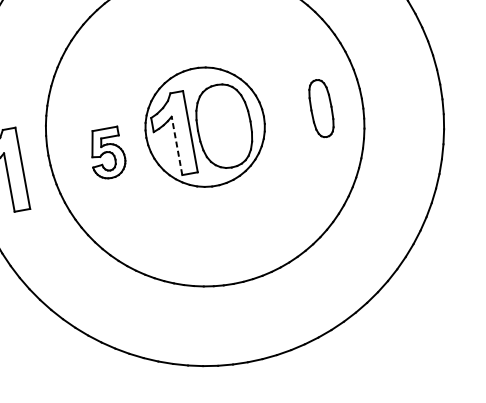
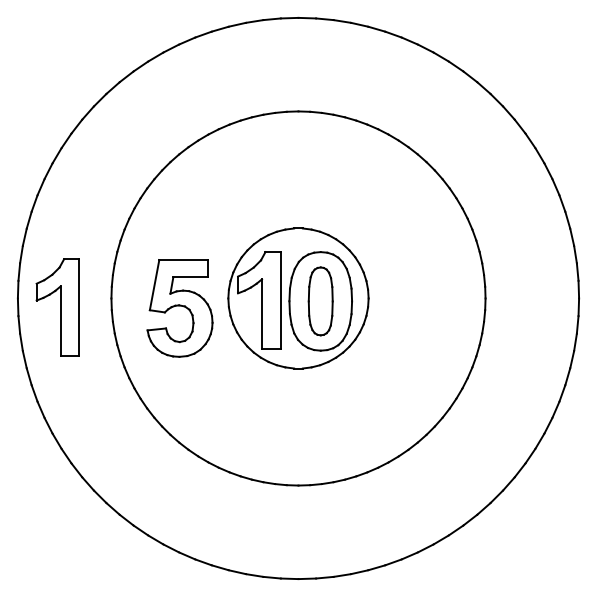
part: (321, 108) -> (320, 301), moved
line: (177, 146) -> (262, 314), dashed -> solid
part: (107, 153) -> (179, 308), size x1.67

